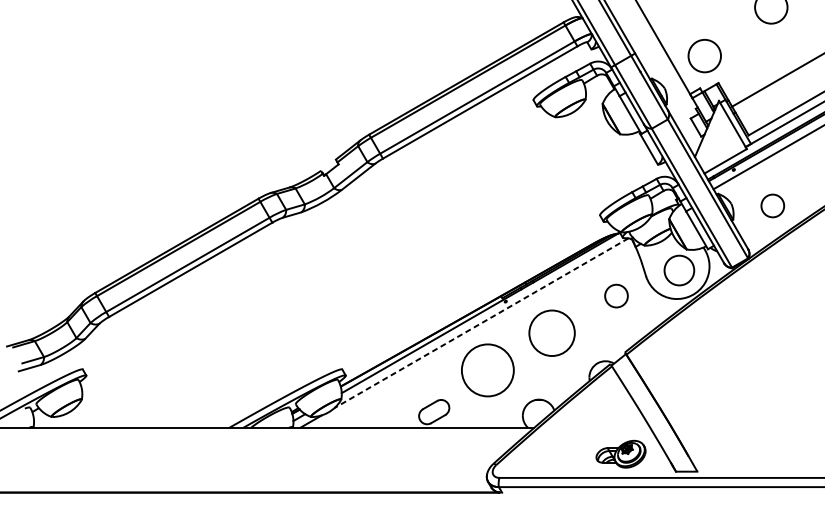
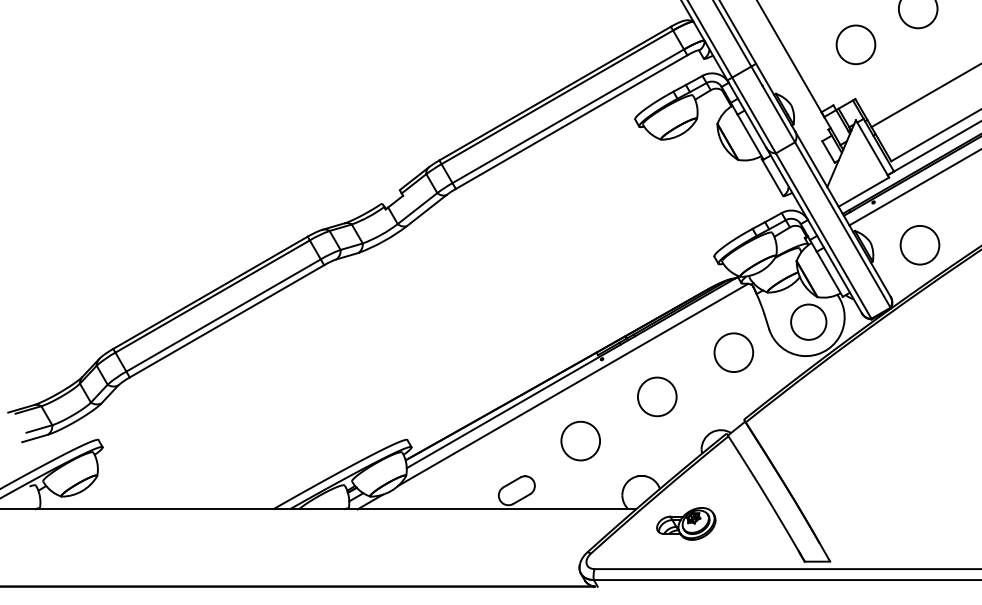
circle: (704, 55) -> (855, 44), moved
circle: (772, 206) -> (919, 245), size x1.43
circle: (616, 295) -> (733, 352), size x1.43
line: (480, 323) -> (572, 385), dashed -> solid
circle: (552, 332) -> (657, 396), size x0.71
circle: (487, 369) -> (580, 440), size x0.62
part: (621, 453) -> (686, 523), moved

